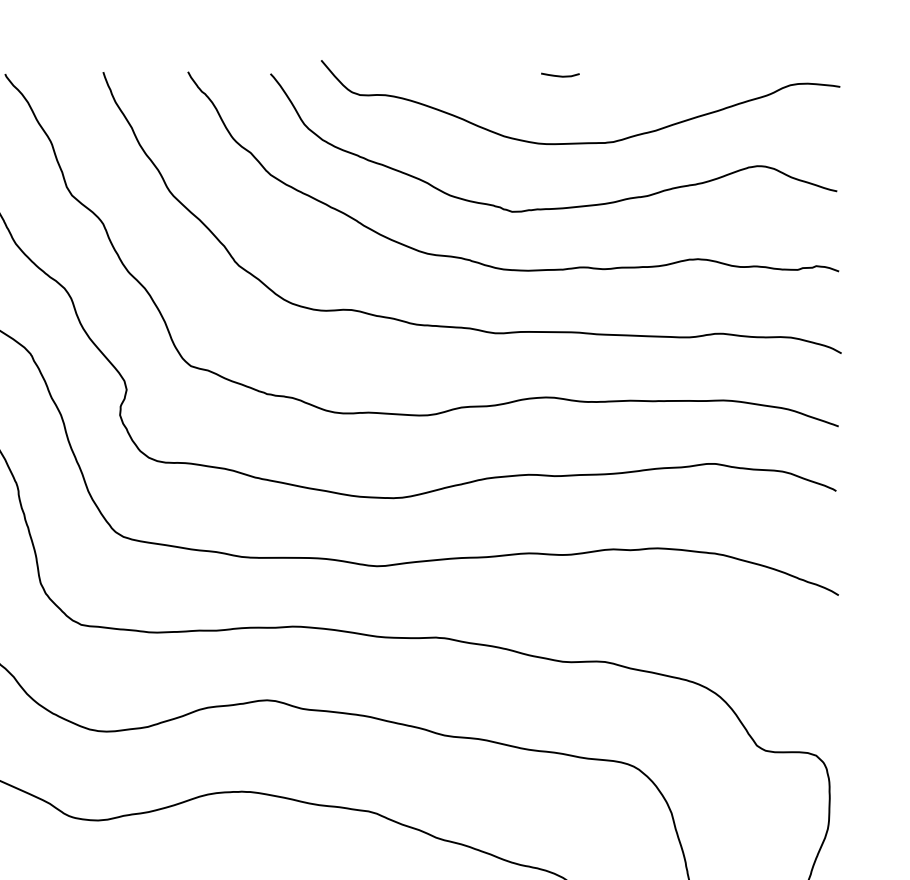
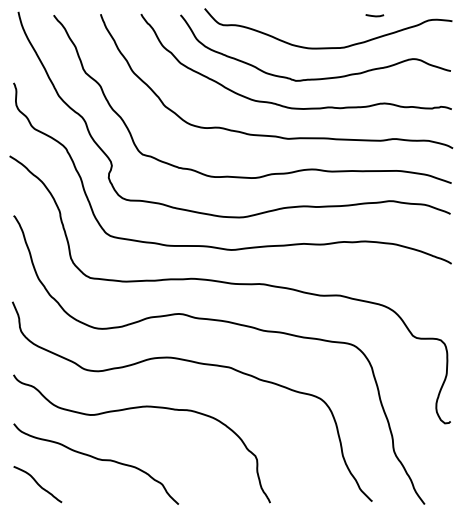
line: (559, 74) -> (374, 15), moved

